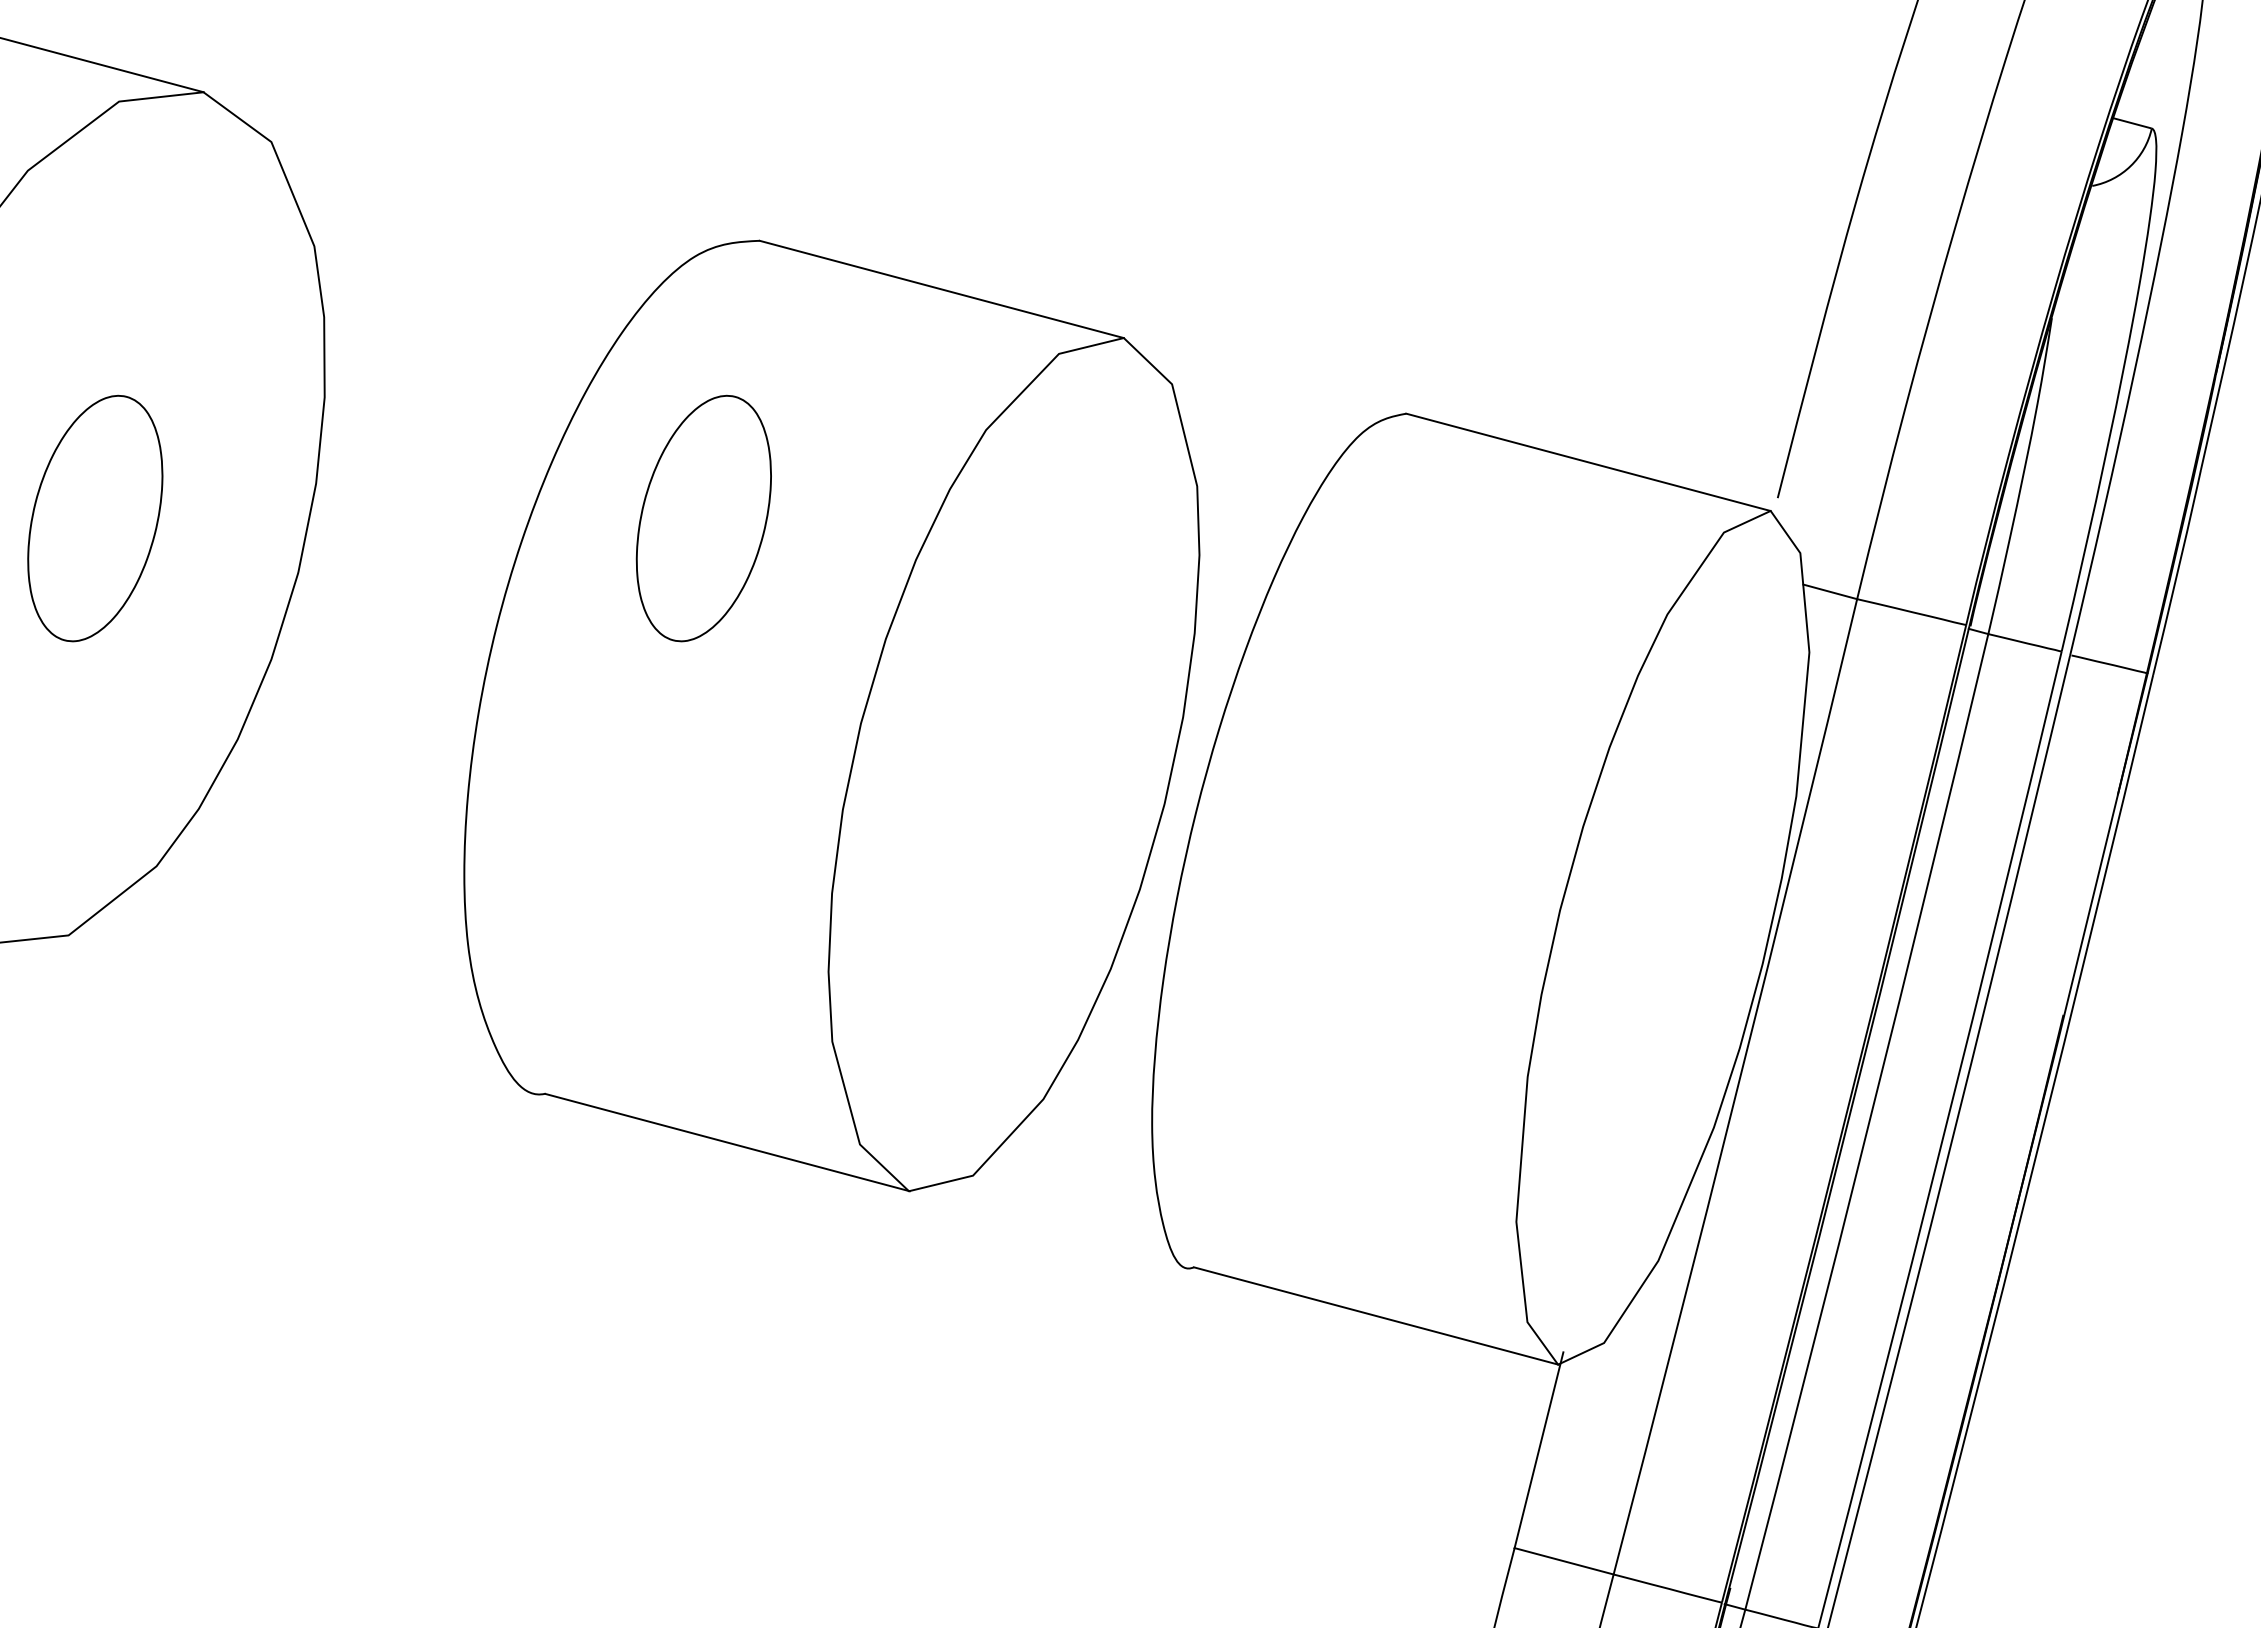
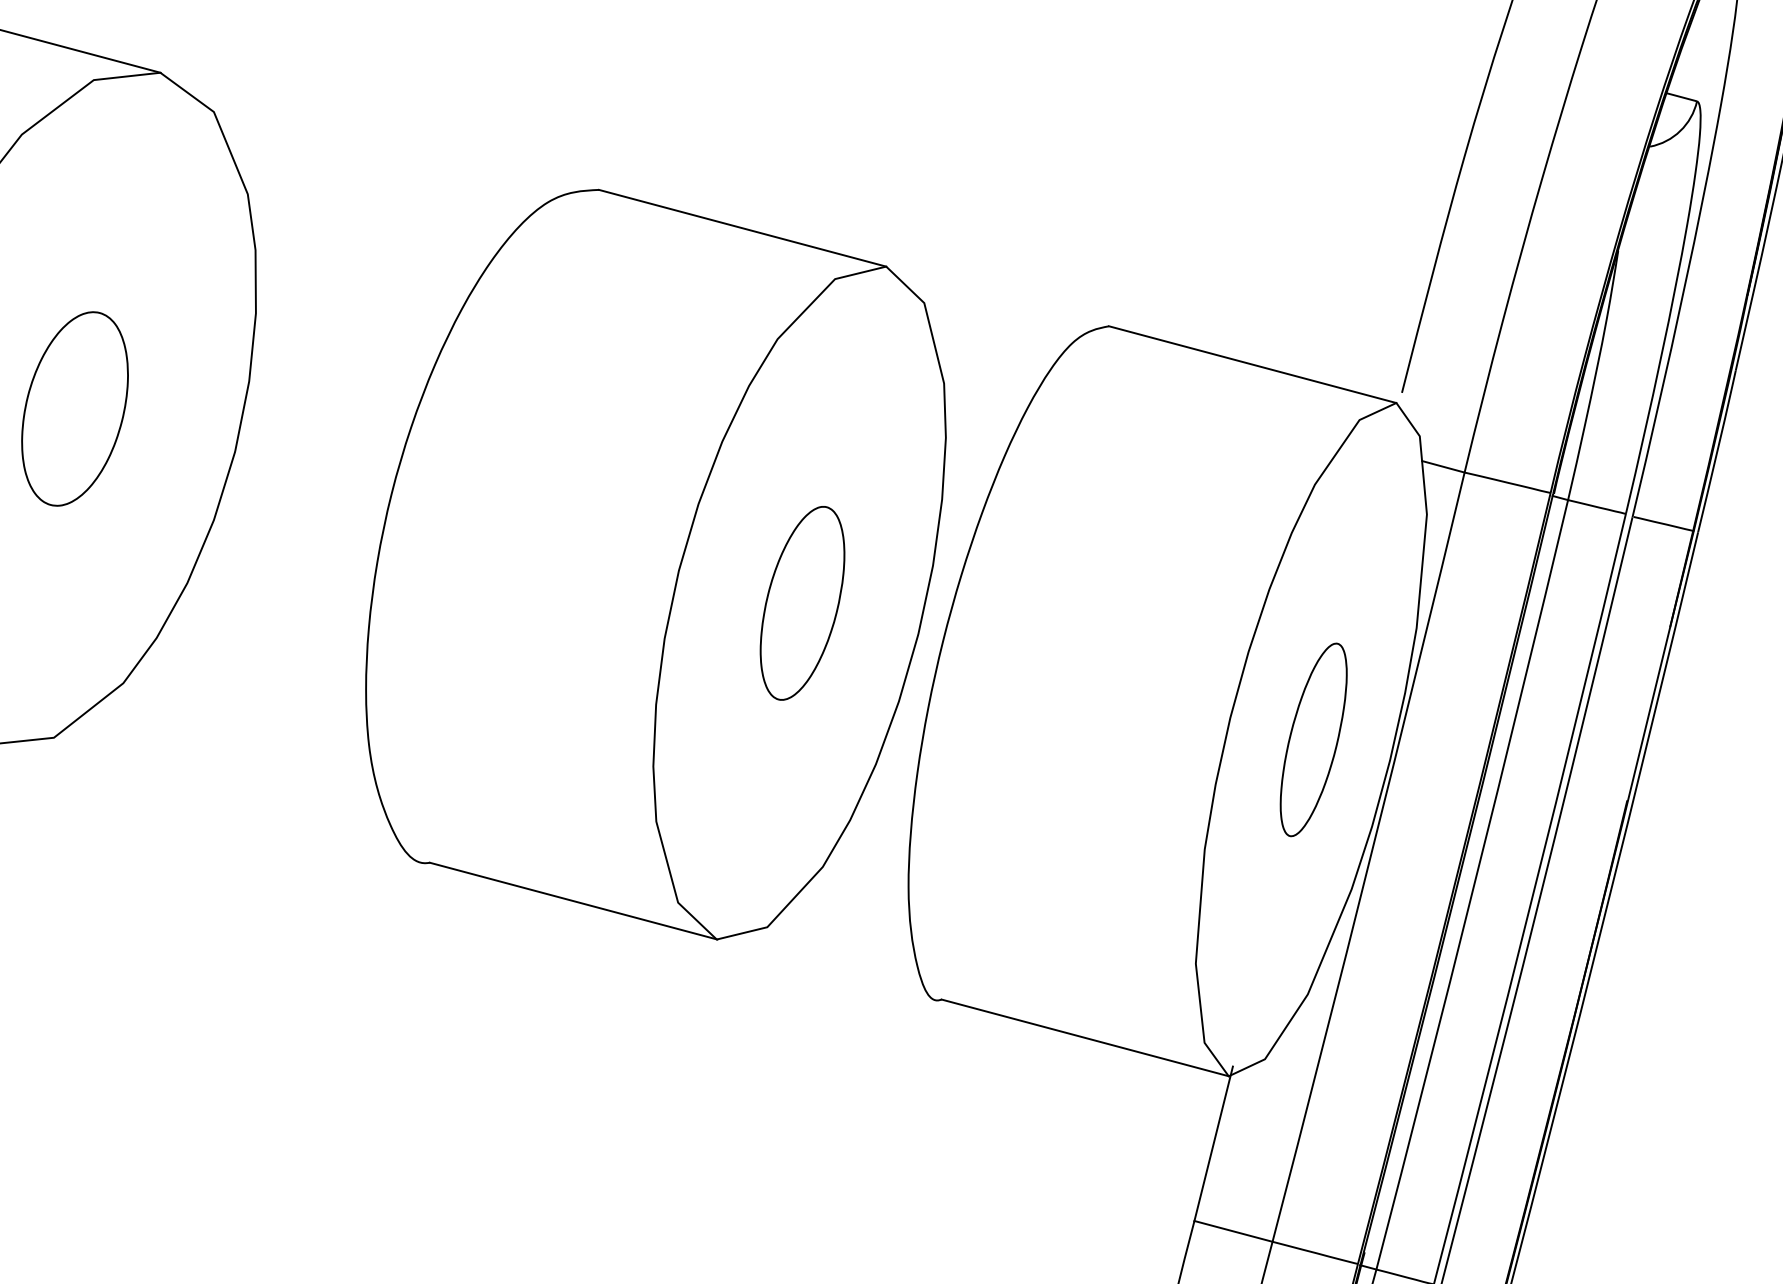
part: (703, 517) -> (554, 408), removed
part: (1017, 765) -> (802, 603), added
part: (1665, 937) -> (1313, 739), added

